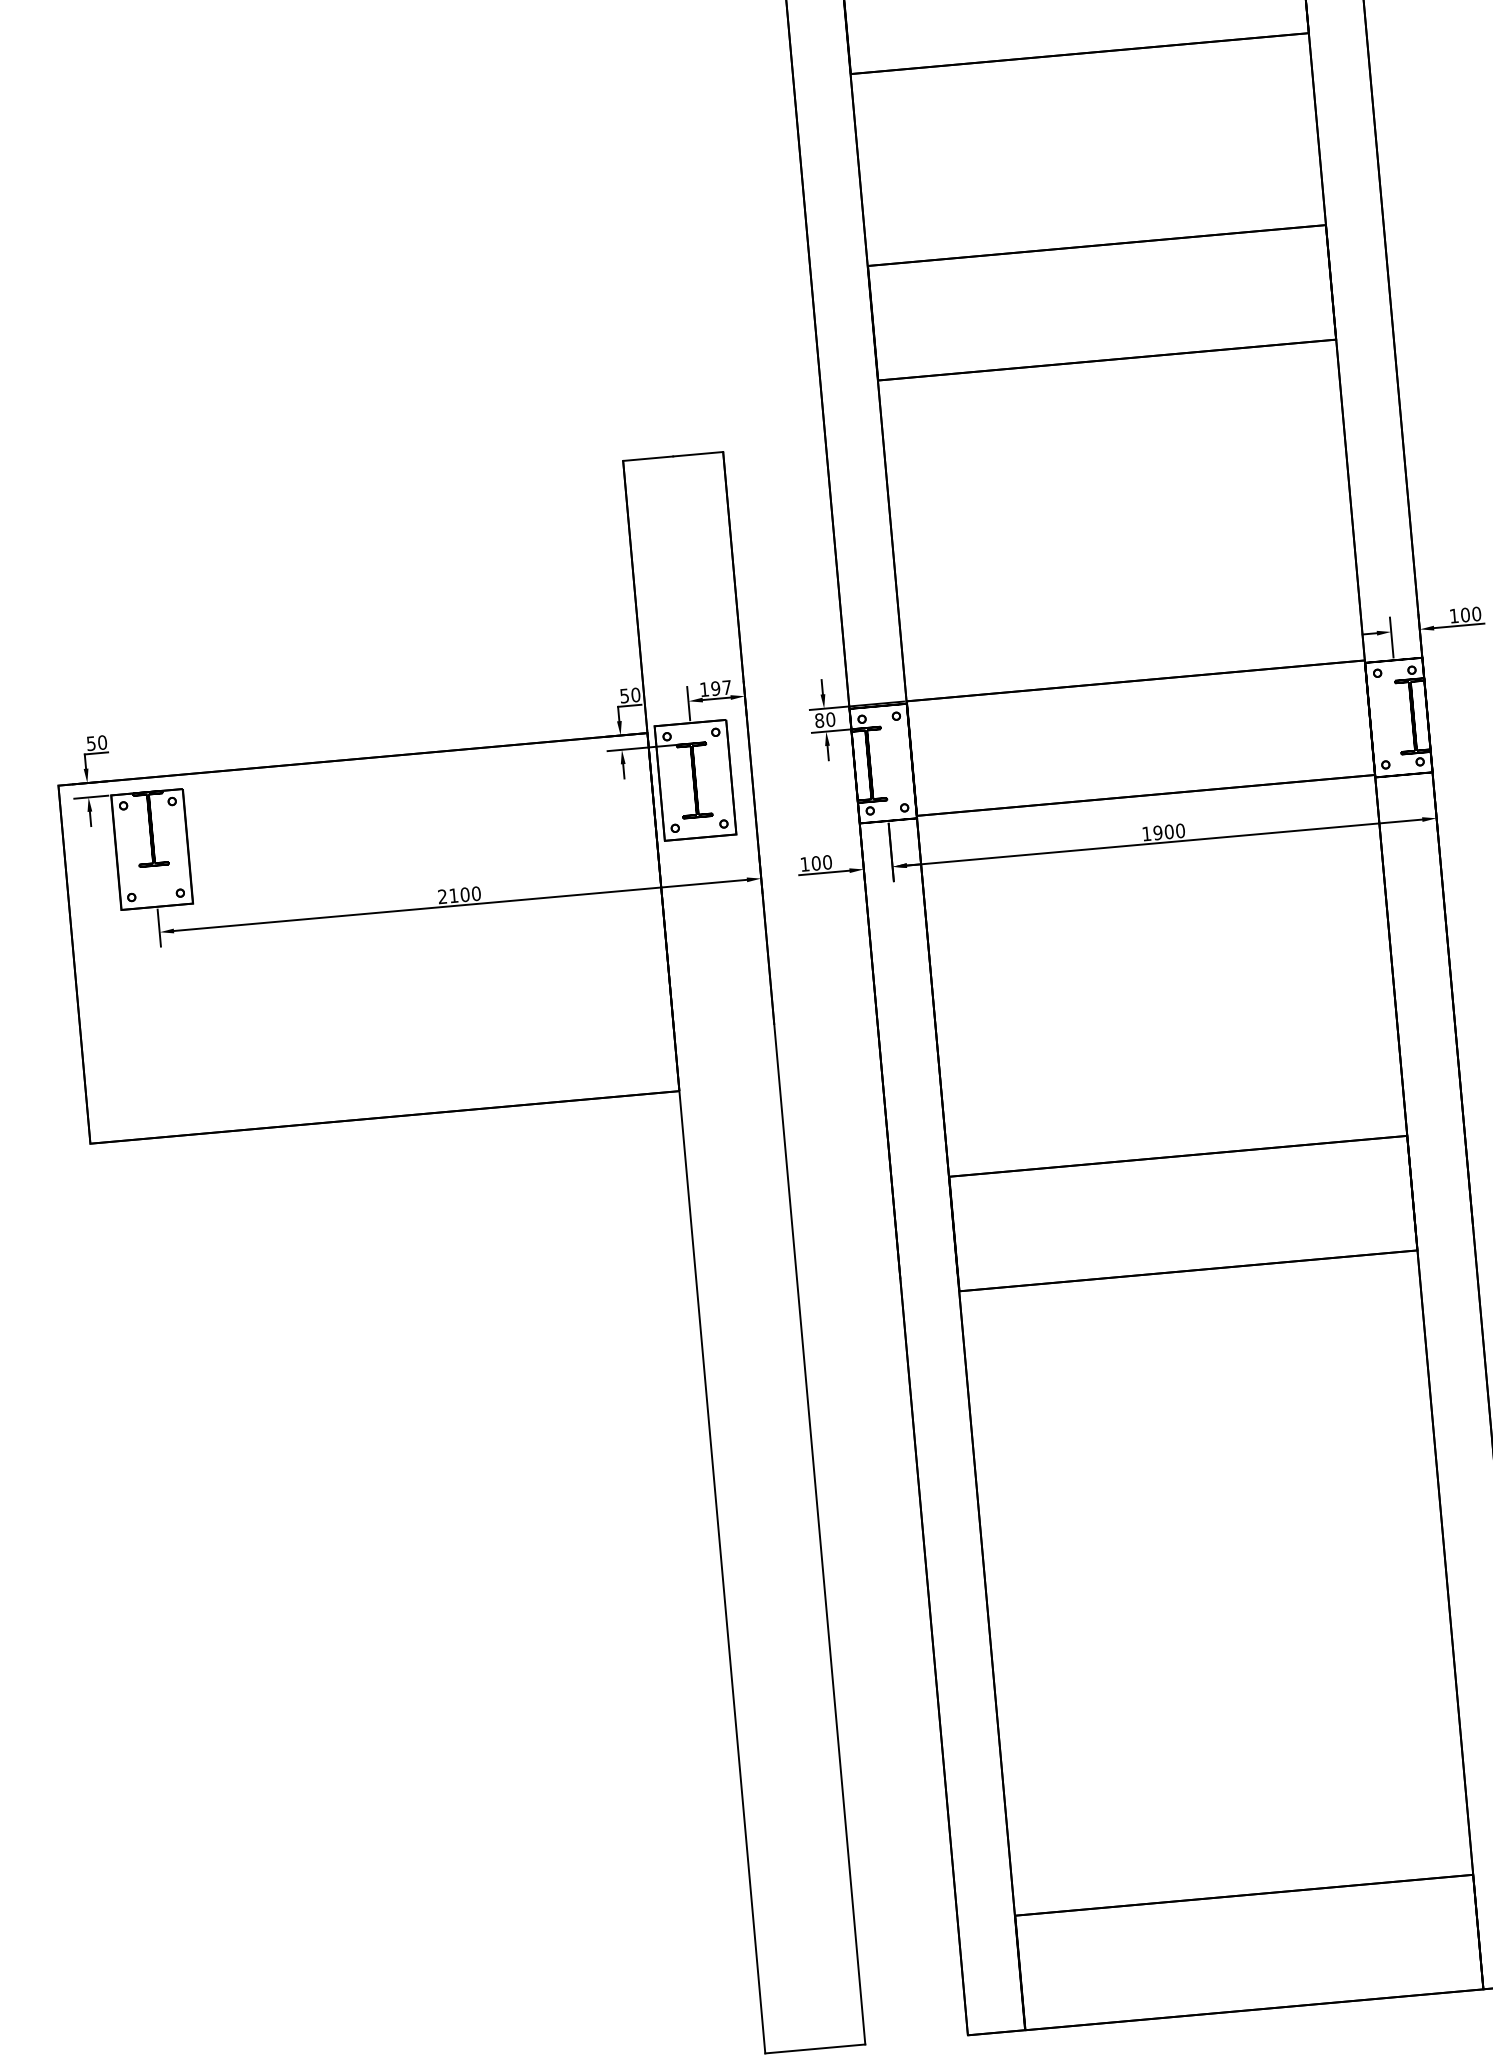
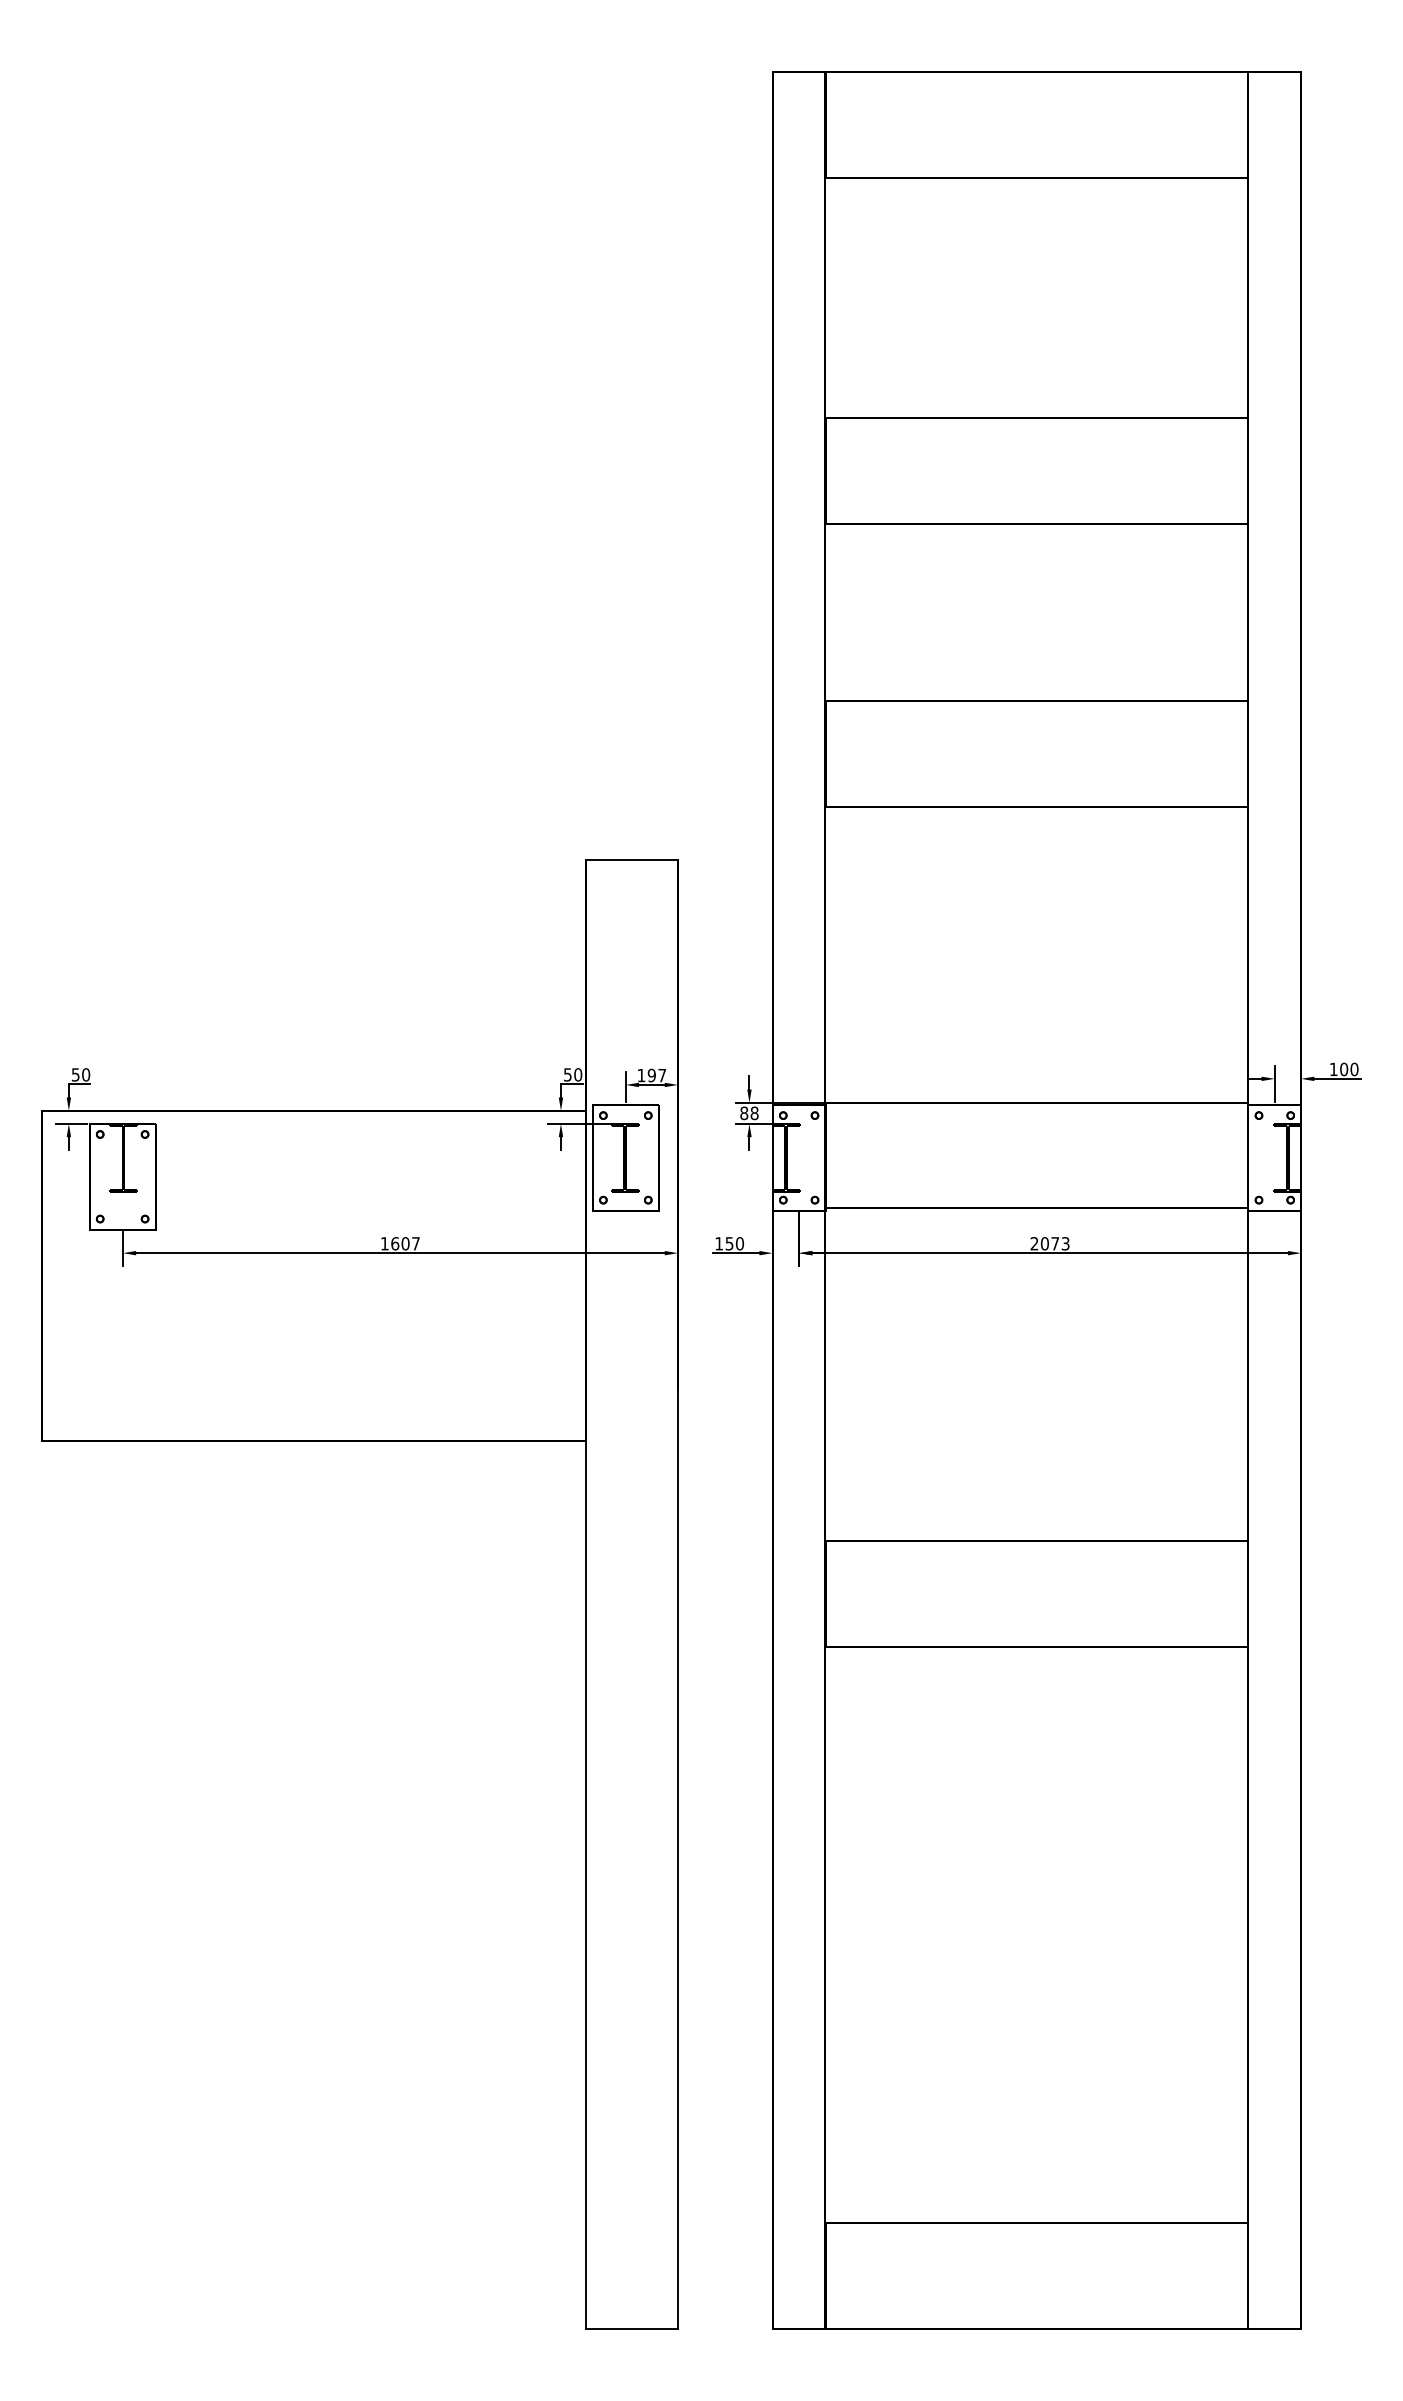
text: (830, 719) -> (754, 1113), 80 -> 88
text: (1162, 832) -> (1049, 1243), 1900 -> 2073
text: (816, 863) -> (729, 1243), 100 -> 150
text: (459, 894) -> (400, 1243), 2100 -> 1607

